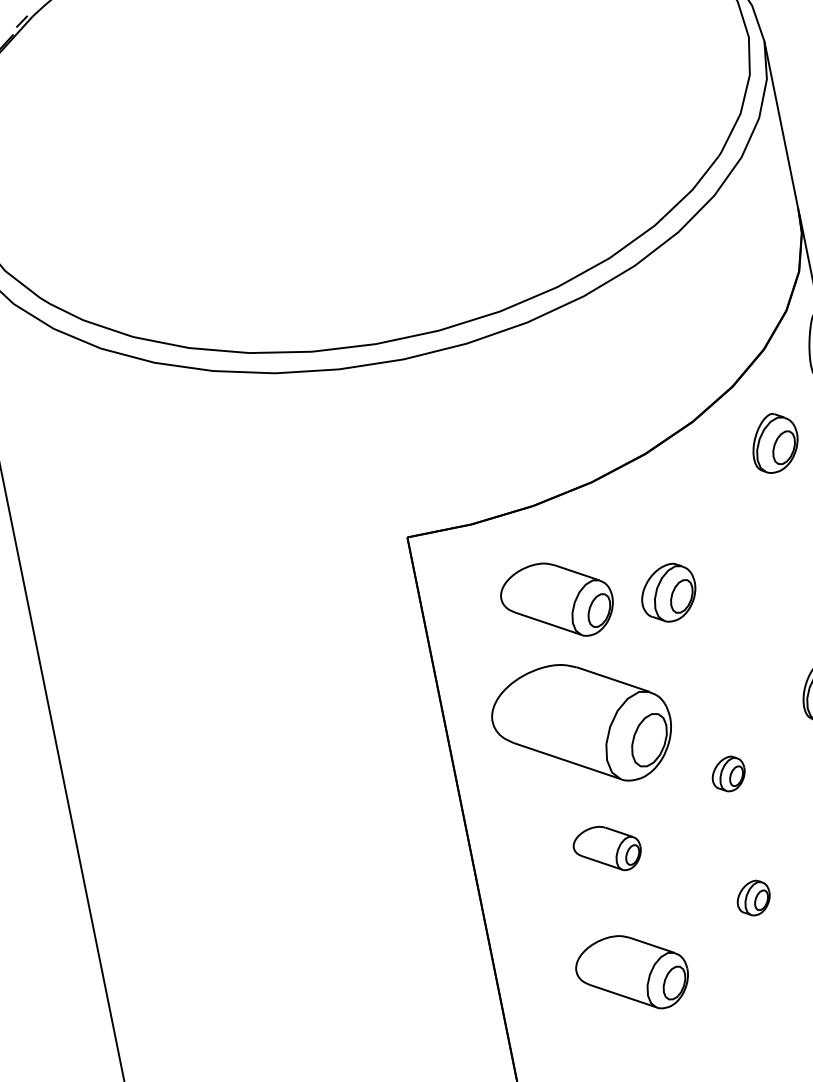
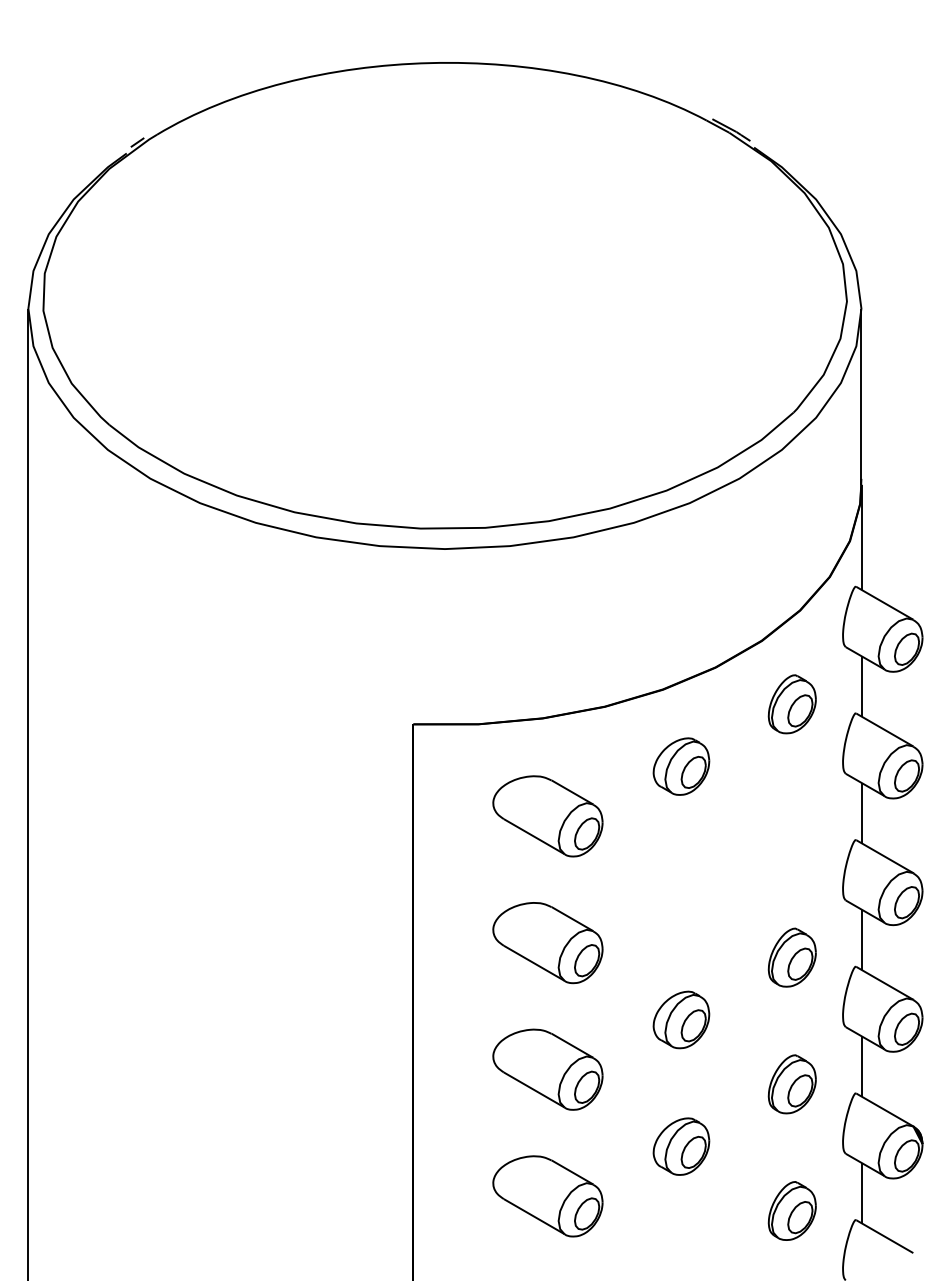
part: (668, 593) -> (681, 766), moved
part: (582, 725) -> (547, 943), size x0.62
part: (728, 773) -> (681, 1019), size x1.67
part: (607, 849) -> (547, 1069), size x1.67
part: (753, 898) -> (681, 1146), size x1.67

